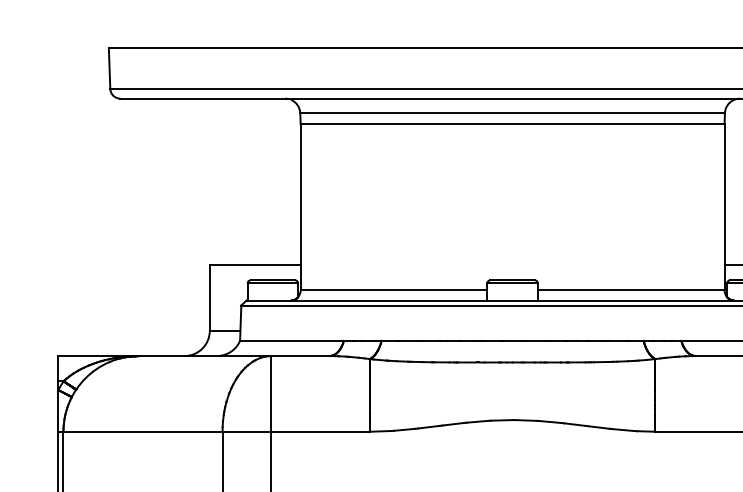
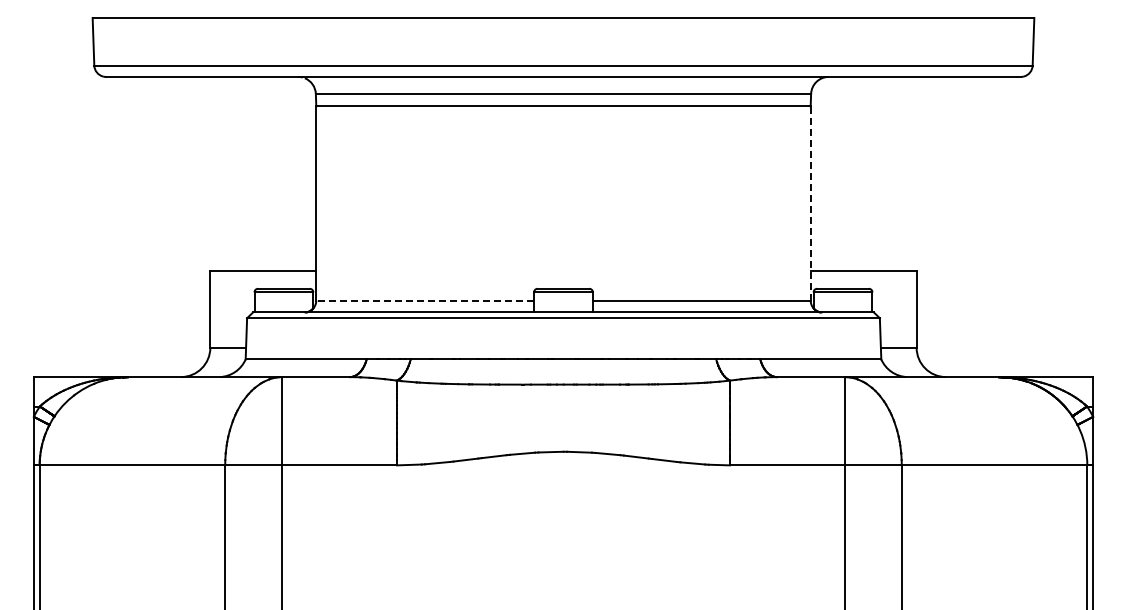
line: (724, 206) -> (810, 202), solid -> dashed
line: (394, 290) -> (425, 300), solid -> dashed

